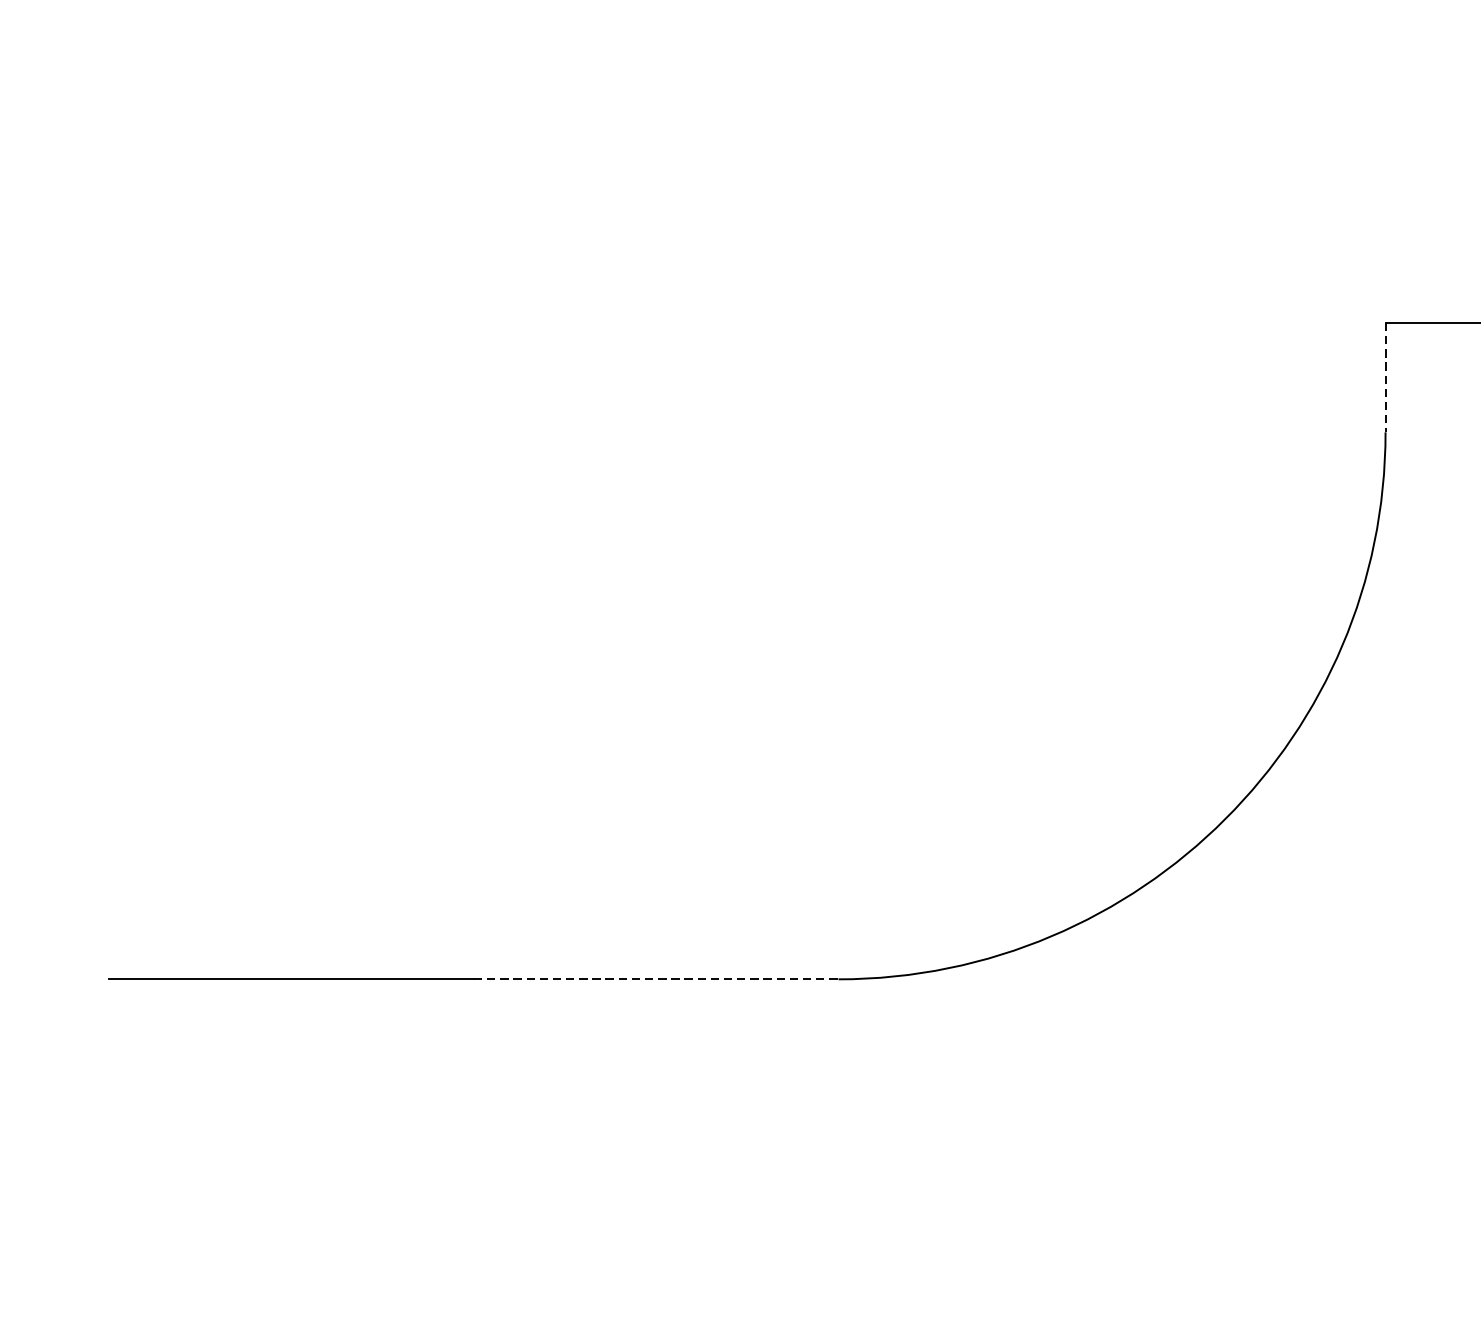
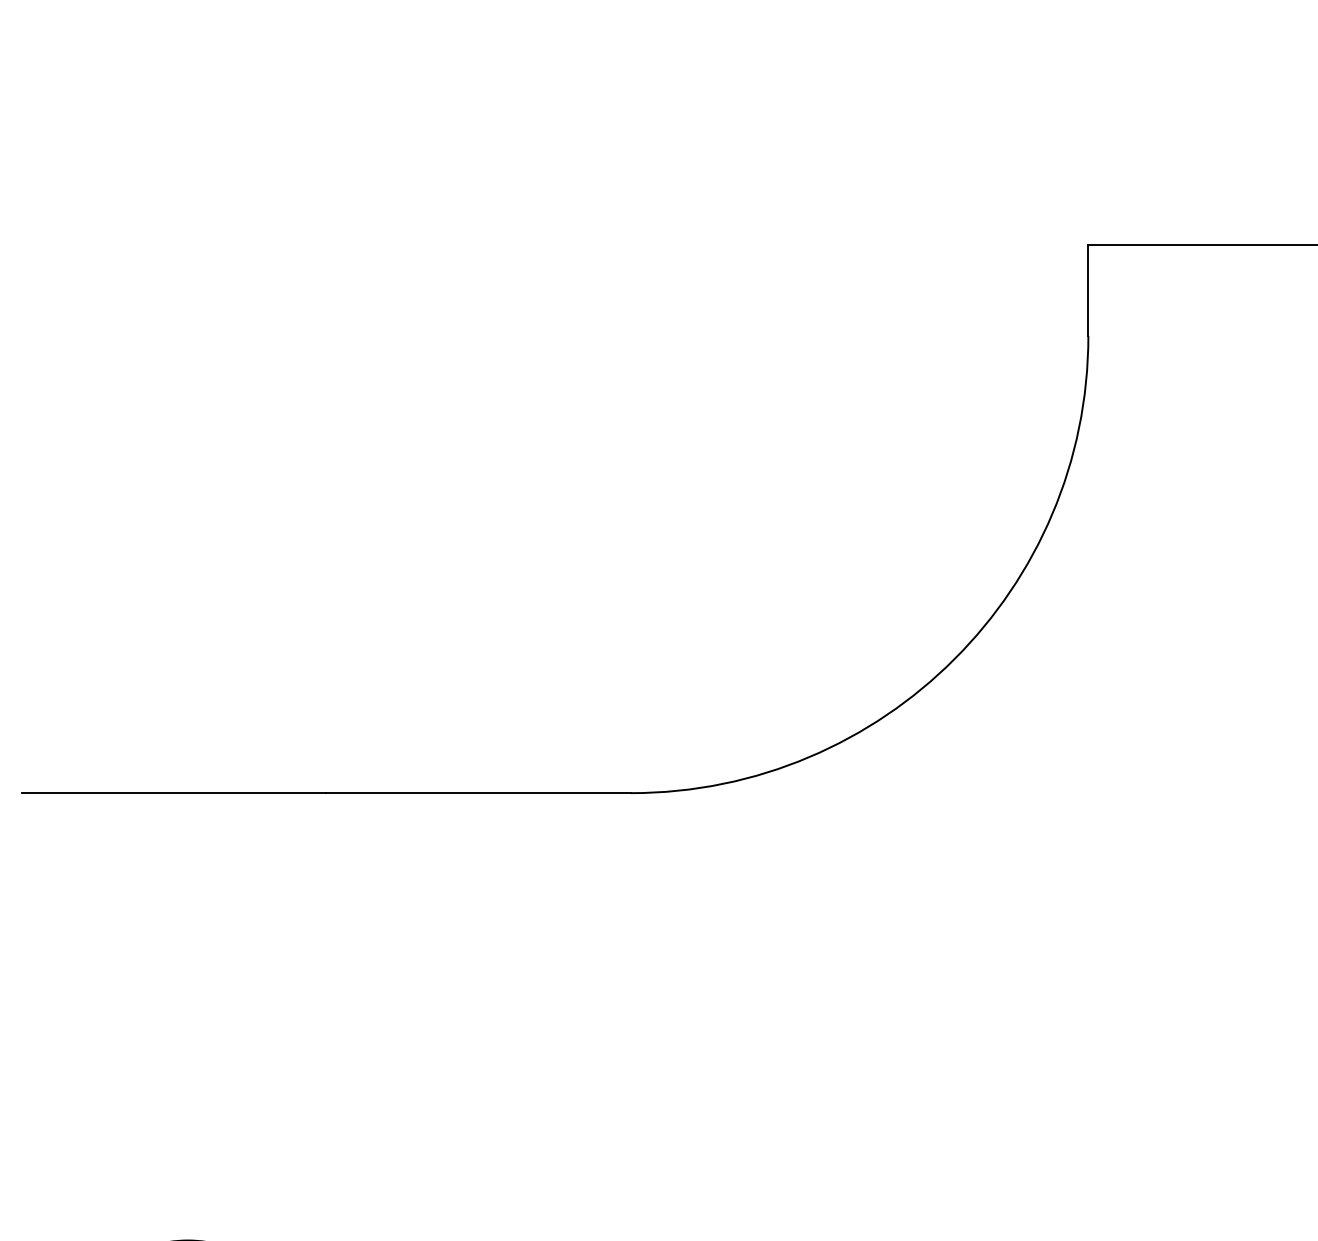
line: (1385, 377) -> (1088, 290), dashed -> solid
line: (657, 979) -> (479, 793), dashed -> solid

